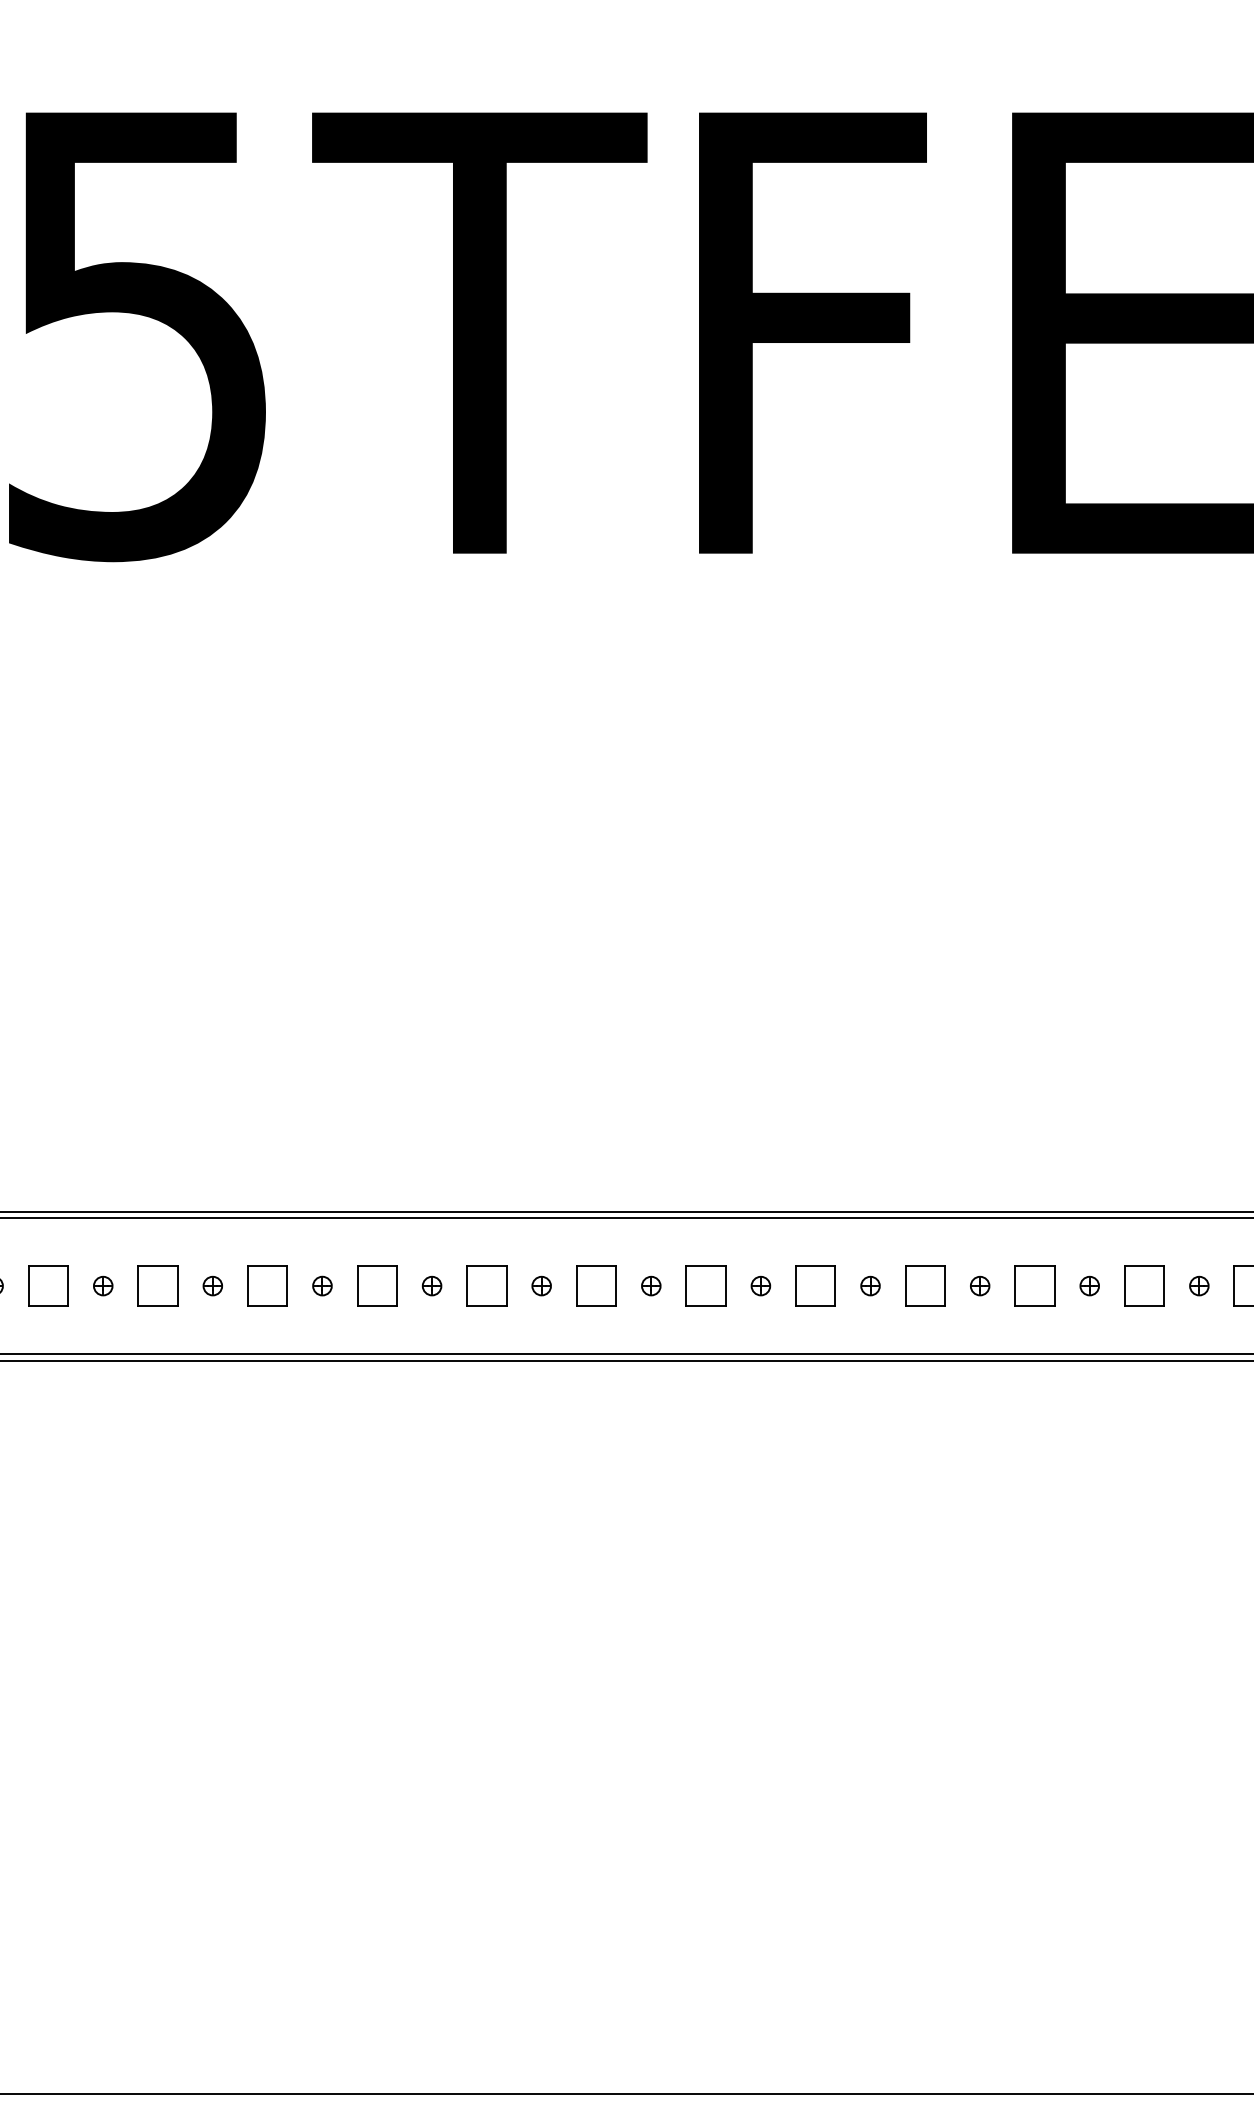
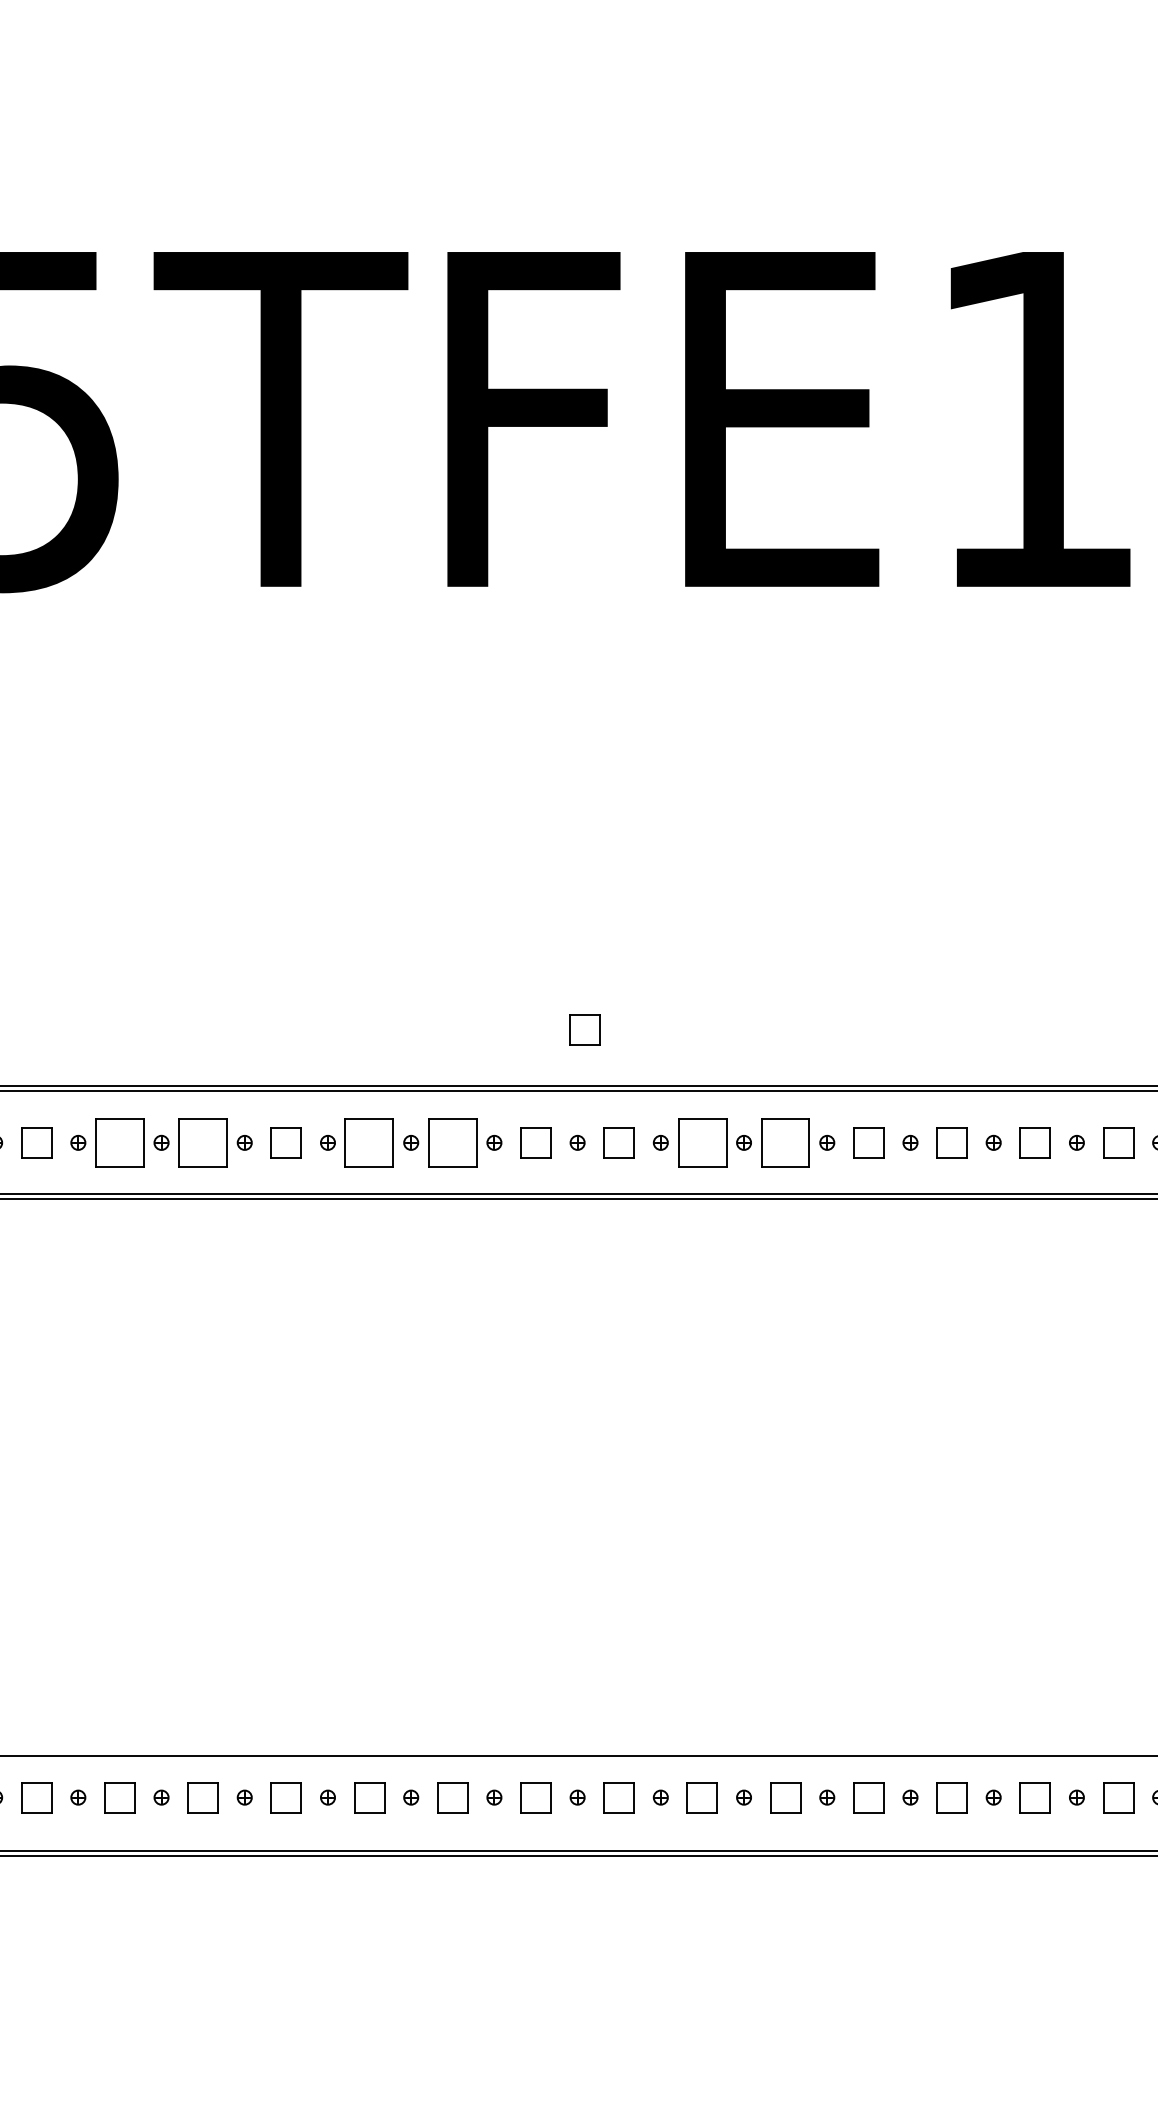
part: (879, 1136) -> (584, 1029), added
part: (267, 1285) -> (119, 1142), size x1.6
part: (376, 1285) -> (202, 1142), size x1.6
part: (596, 1285) -> (369, 1142), size x1.6
part: (705, 1285) -> (452, 1142), size x1.6
part: (1033, 1285) -> (701, 1142), size x1.6
part: (1144, 1285) -> (785, 1142), size x1.6

